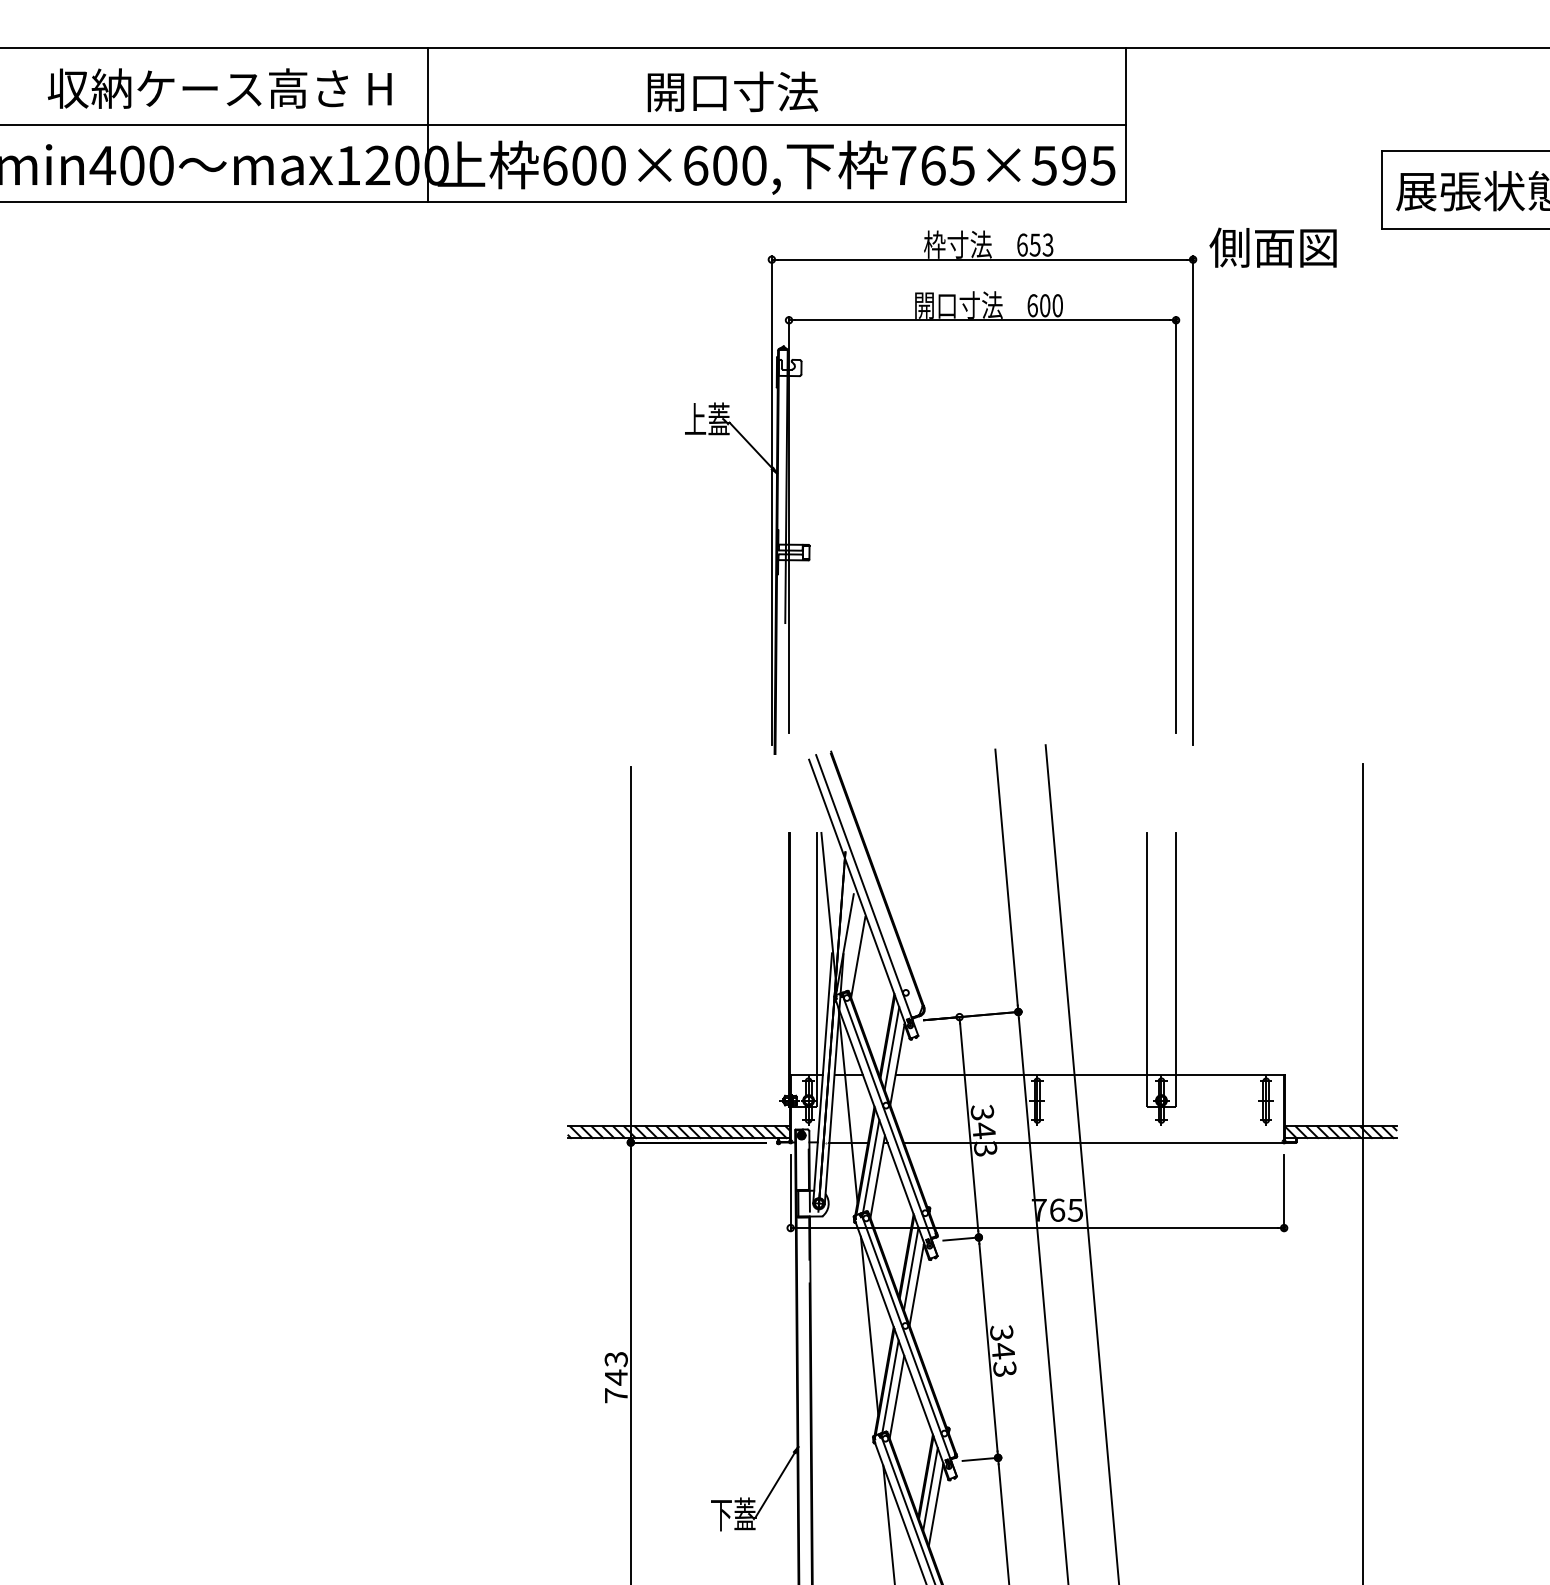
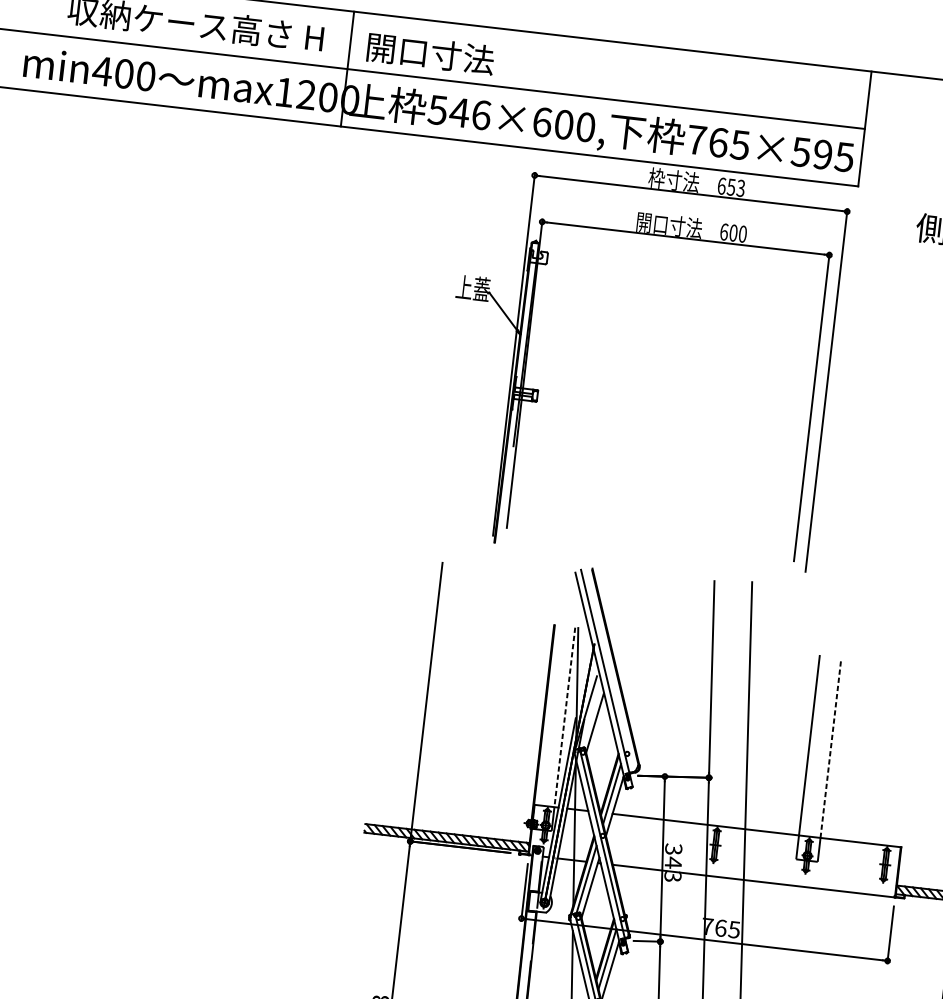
text: (732, 91) -> (430, 53), moved
text: (584, 165) -> (459, 112), 600×600, -> 546×600,
part: (810, 545) -> (538, 390), moved
line: (817, 953) -> (565, 717), solid -> dashed
line: (1175, 953) -> (830, 747), solid -> dashed

